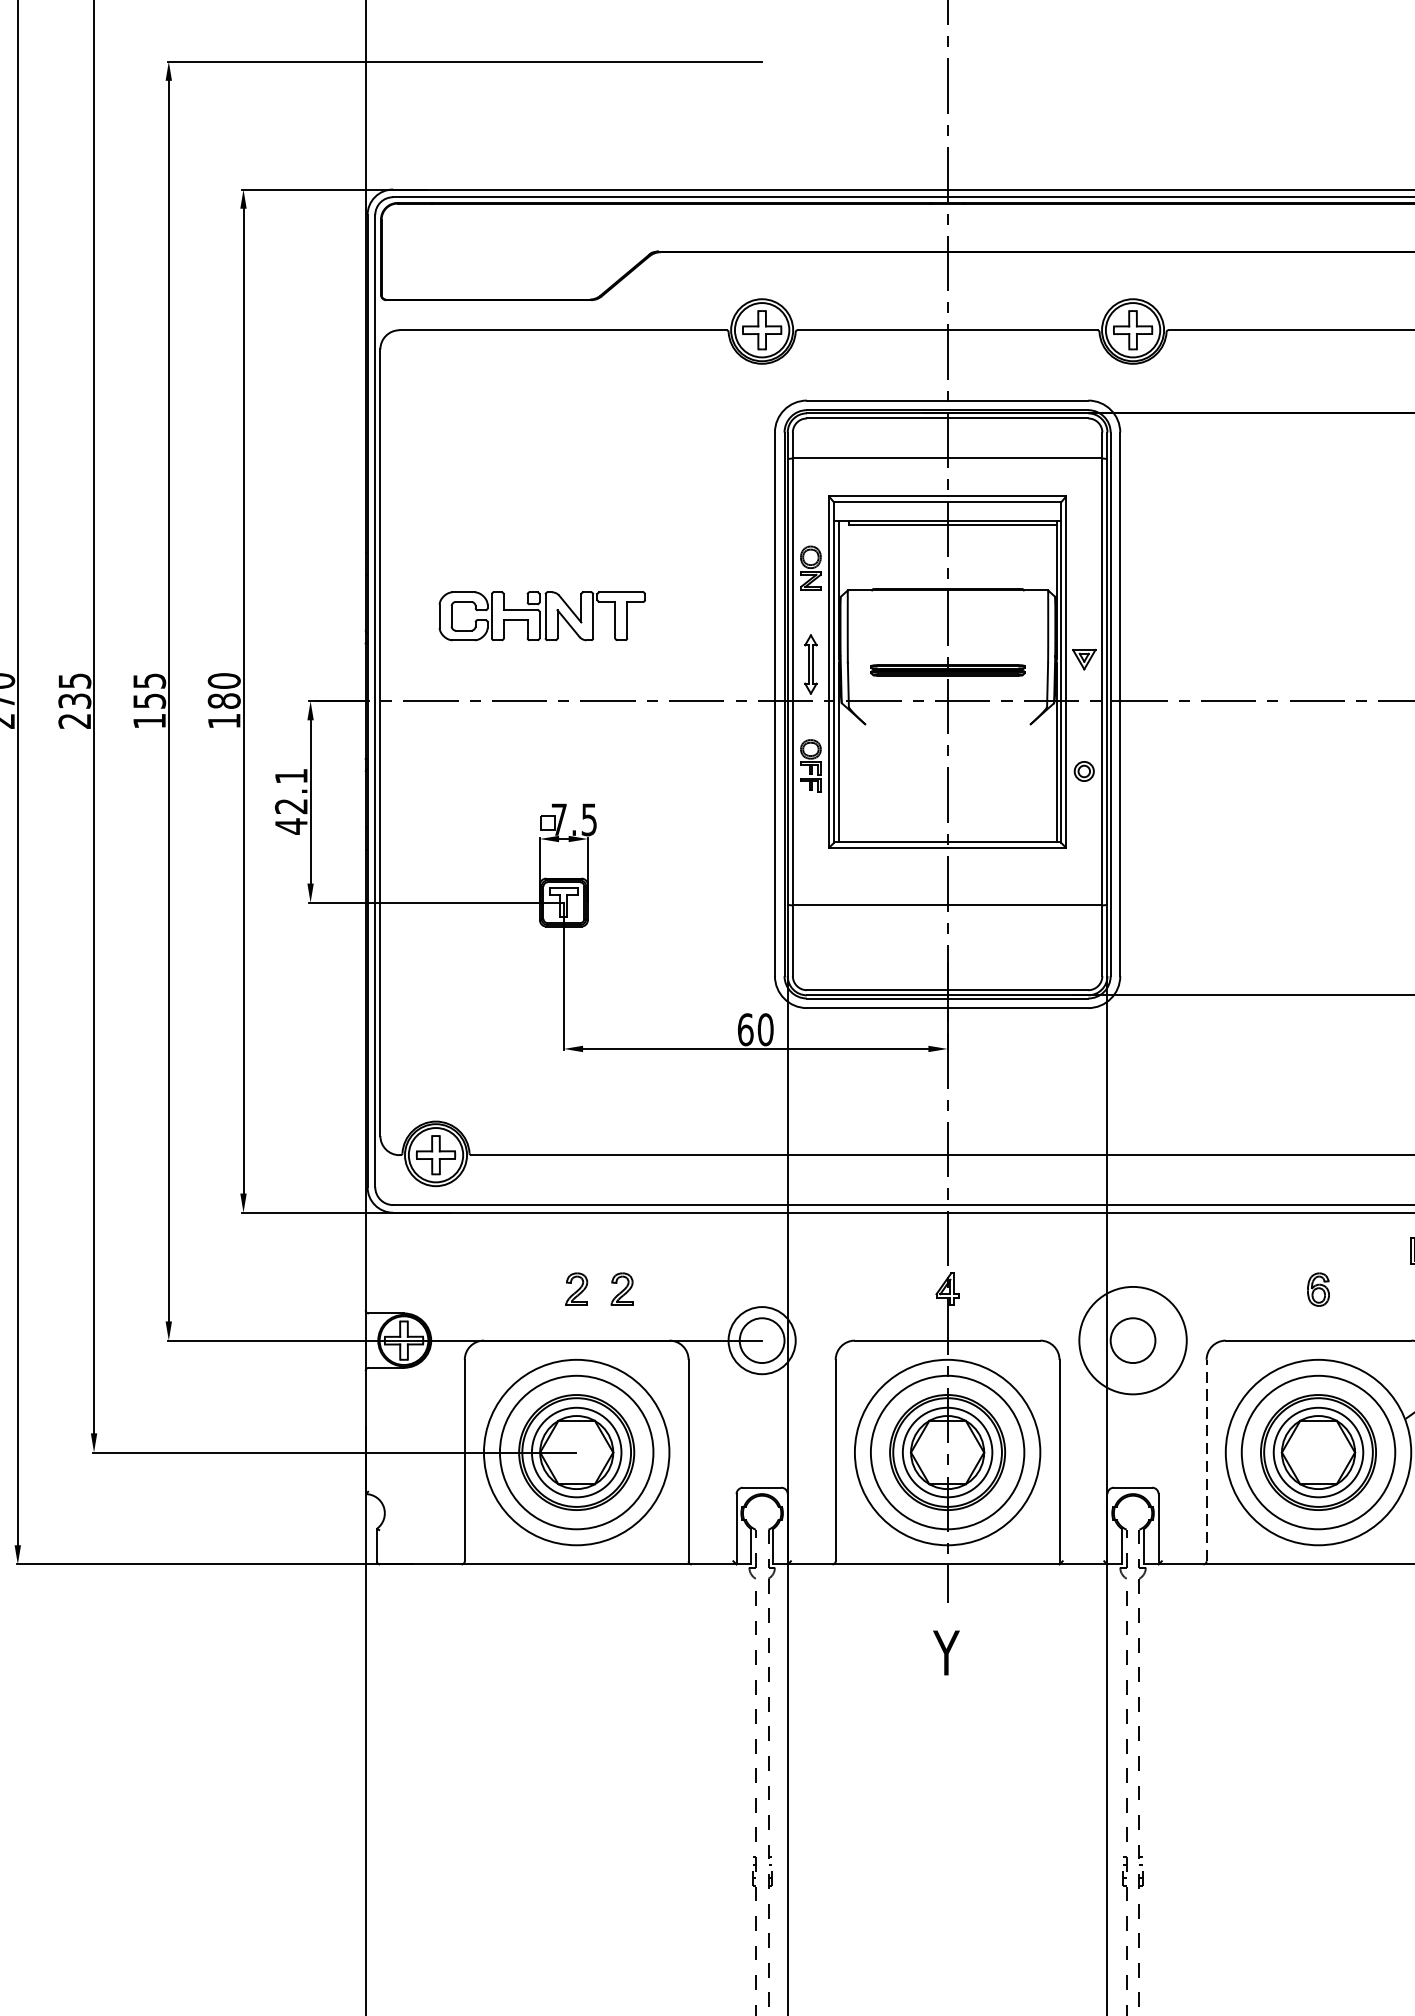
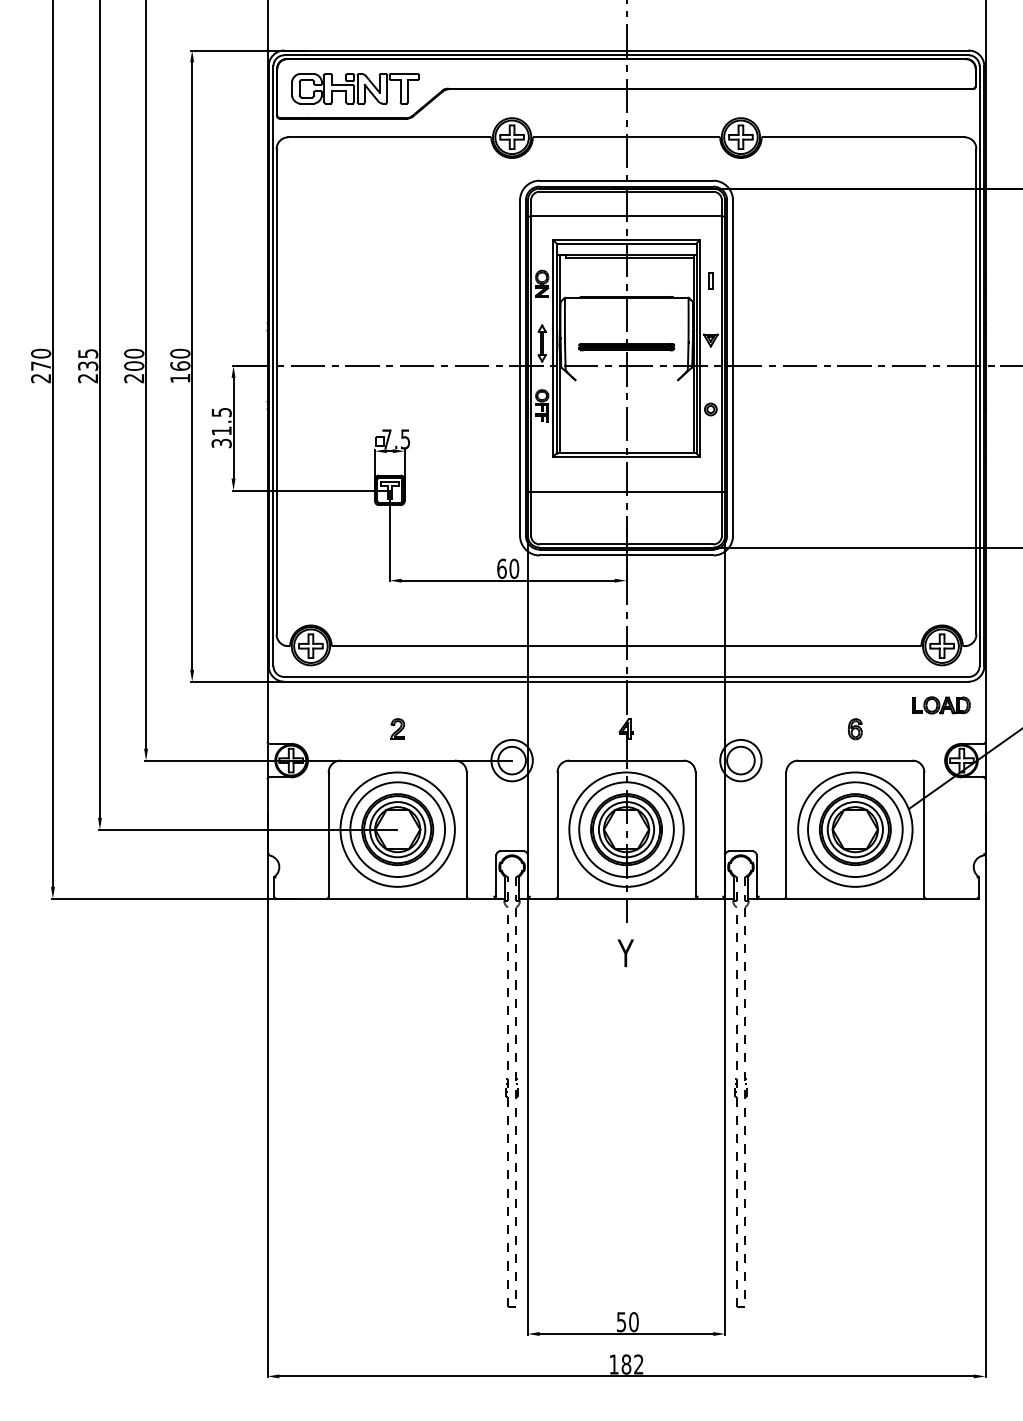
part: (1083, 562) -> (710, 280), added
part: (542, 615) -> (355, 88), moved
text: (150, 700) -> (134, 365), 155 -> 200
text: (224, 700) -> (180, 365), 180 -> 160
text: (291, 802) -> (221, 428), 42.1 -> 31.5
part: (621, 1288) -> (425, 728), removed
circle: (1132, 1340) -> (740, 760), size x0.62
line: (1206, 1460) -> (786, 834), dashed -> solid

